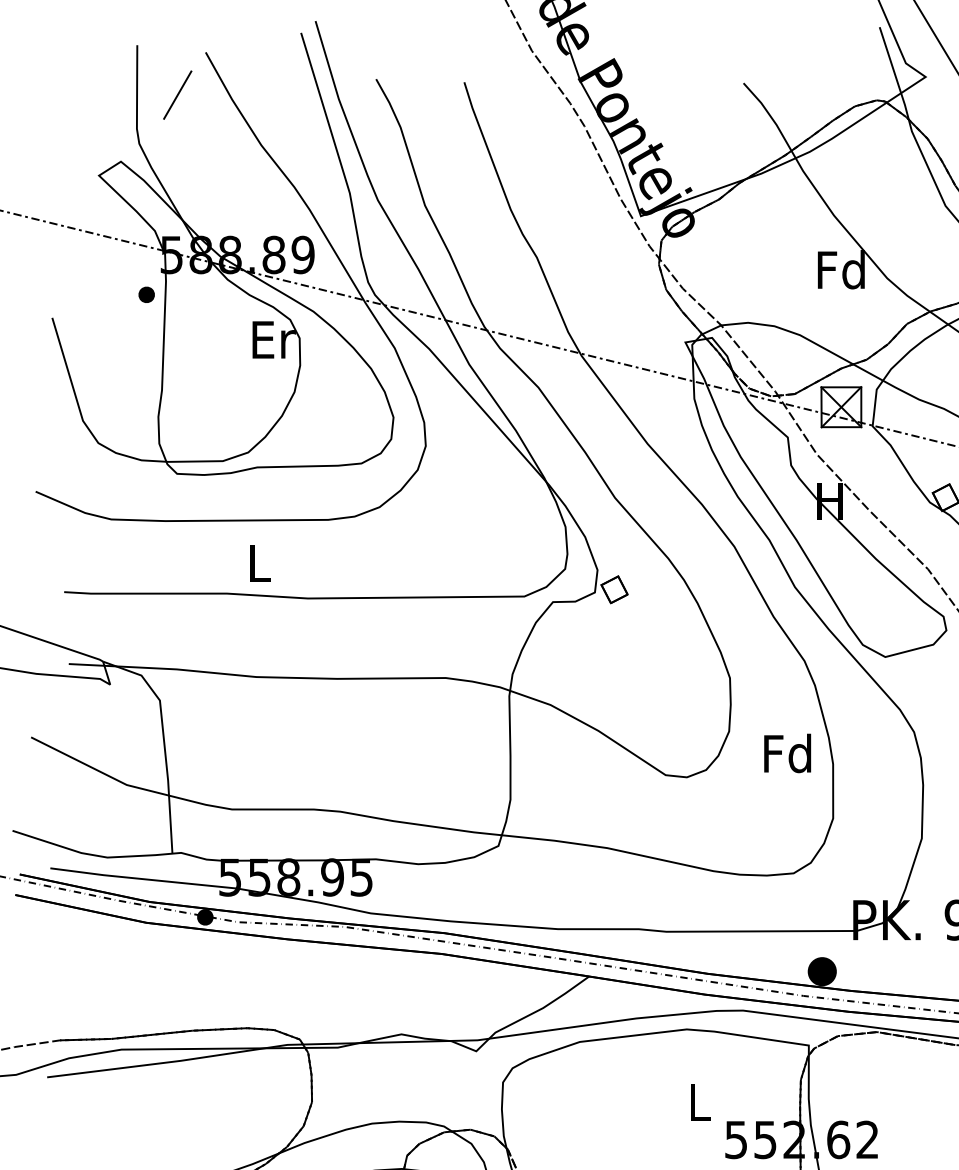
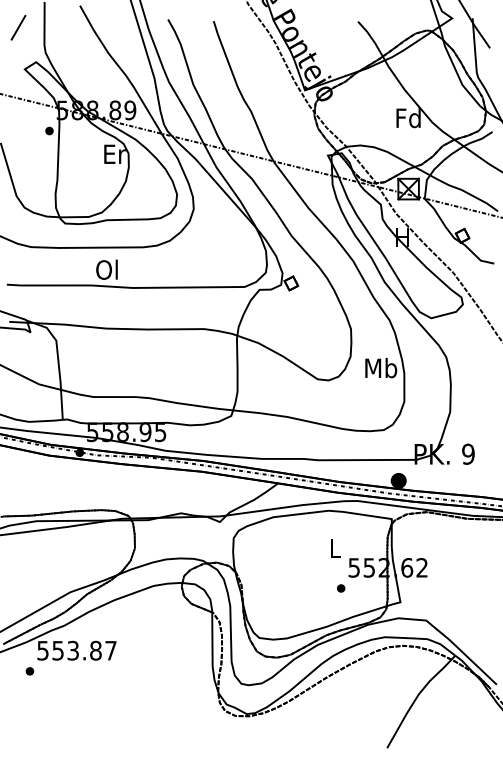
line: (177, 94) -> (18, 27), moved
text: (256, 562) -> (106, 269), L -> Ol
text: (788, 752) -> (381, 367), Fd -> Mb

